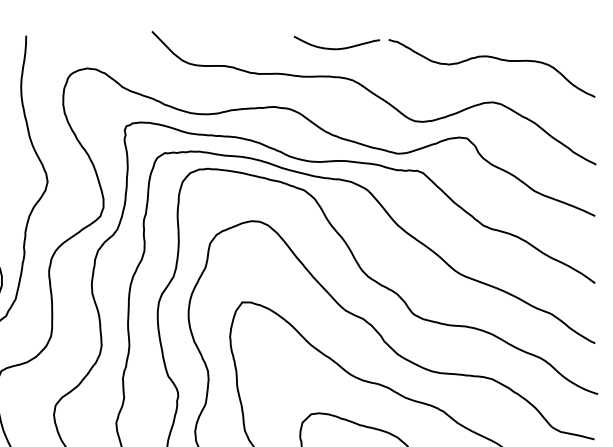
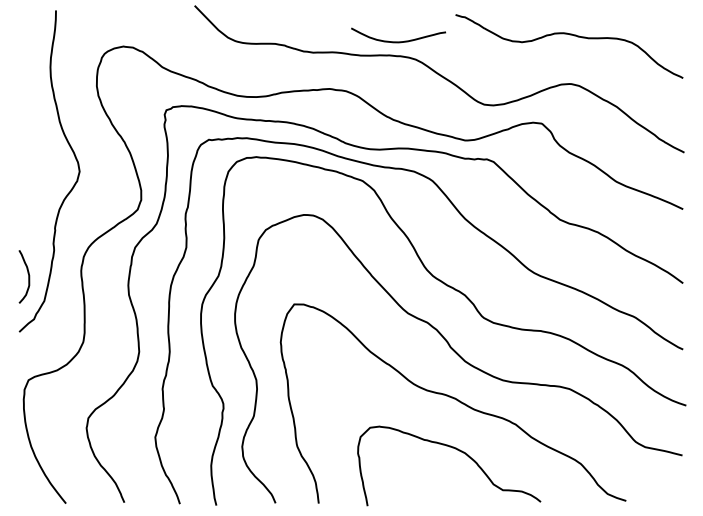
curve: (336, 48) -> (398, 41), moved

